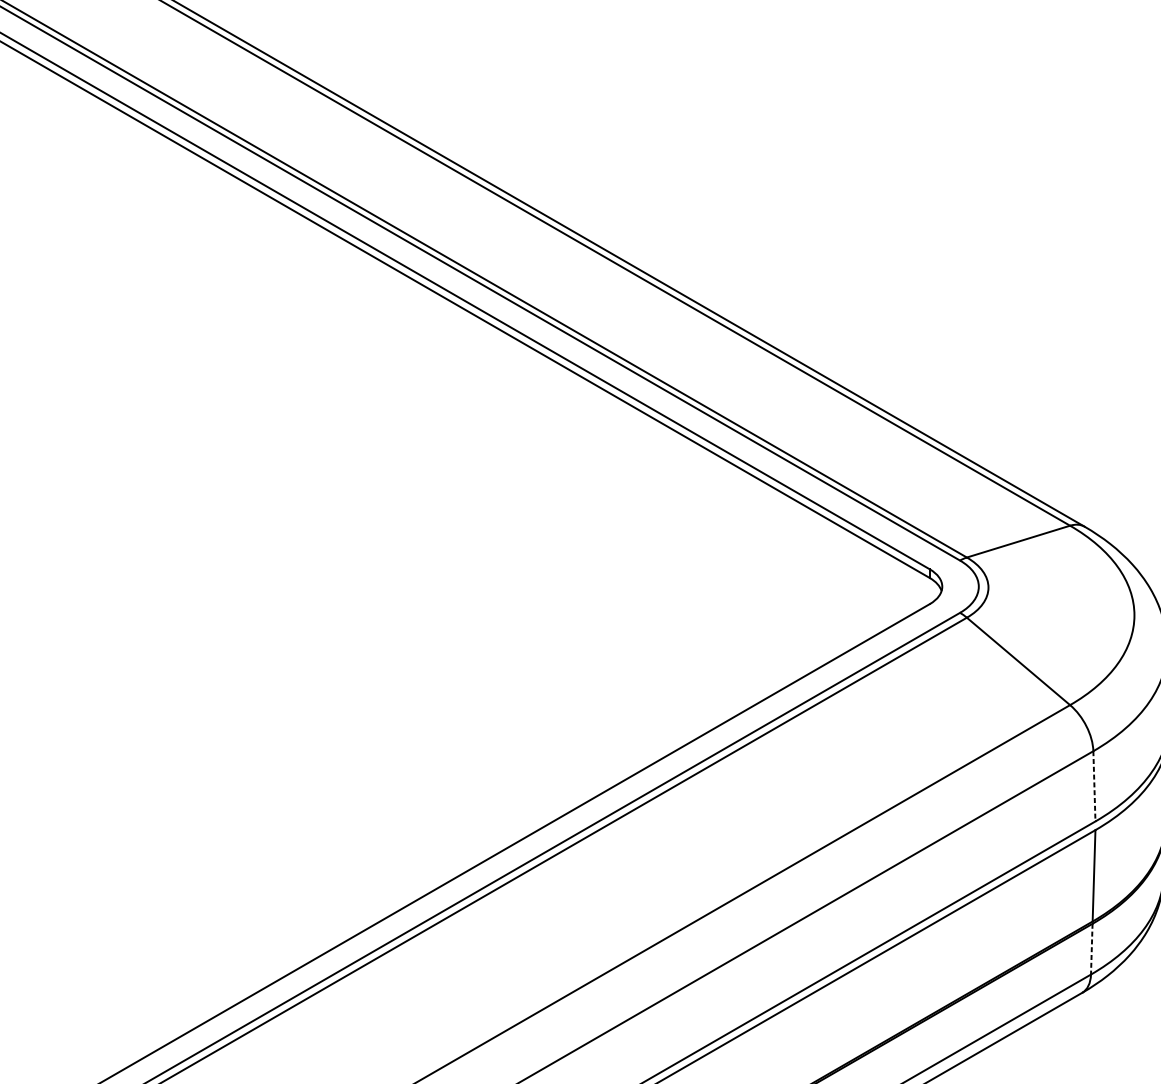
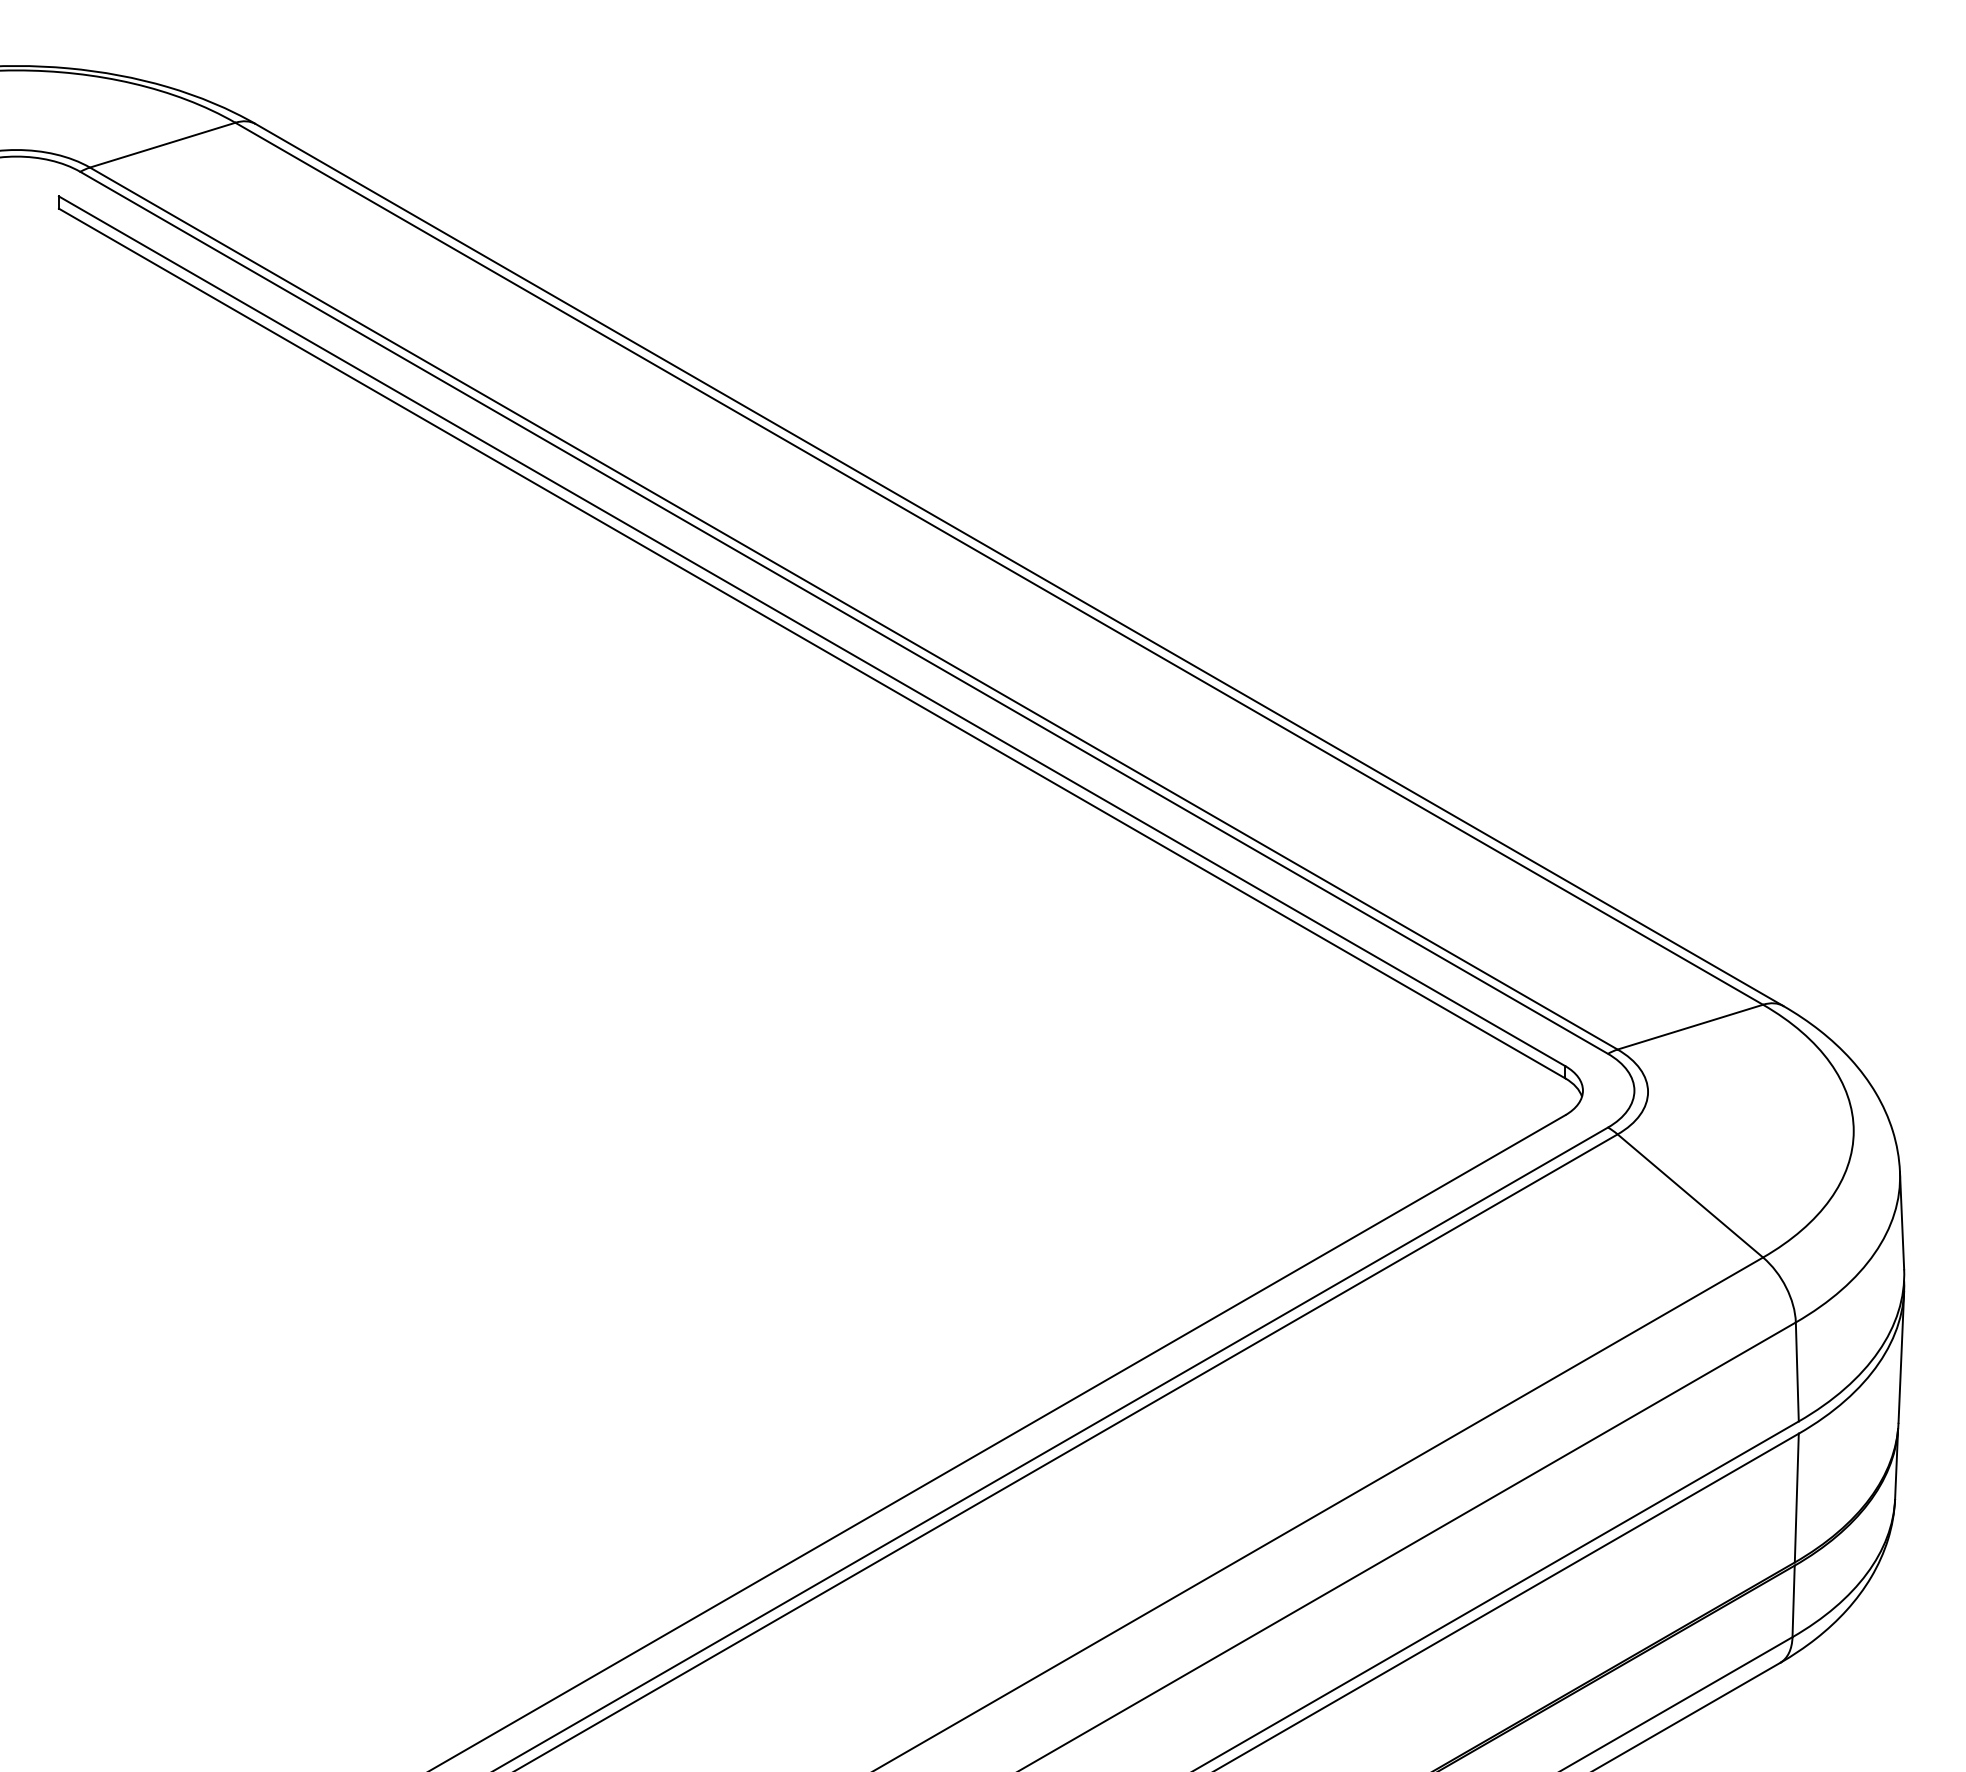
line: (1094, 786) -> (1797, 1371), dashed -> solid
line: (1091, 949) -> (1793, 1601), dashed -> solid

